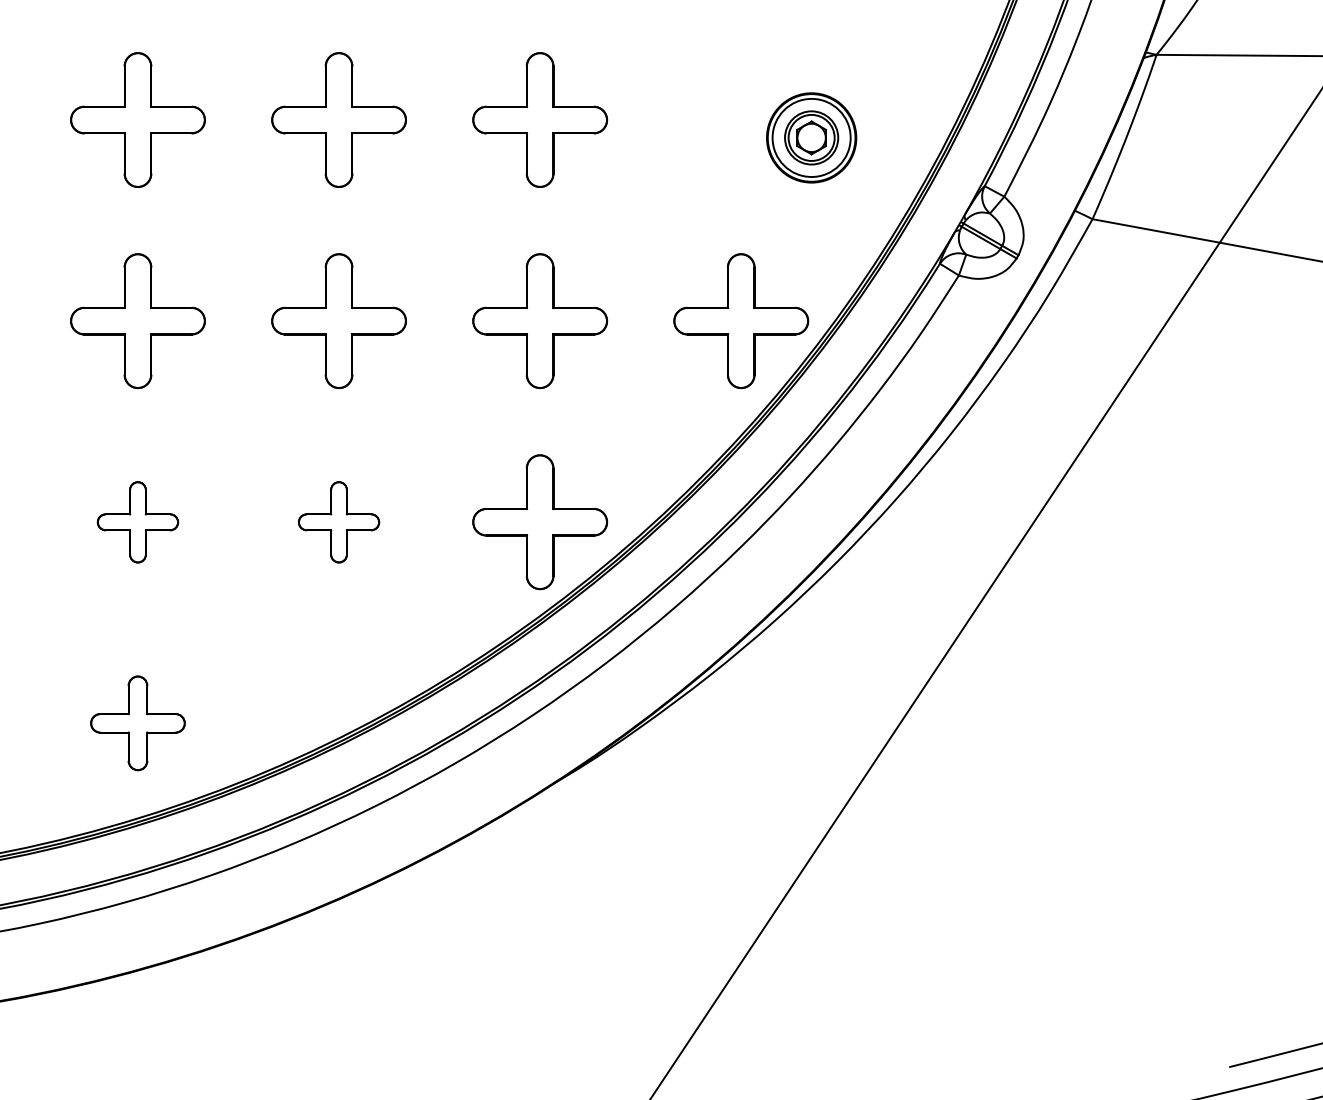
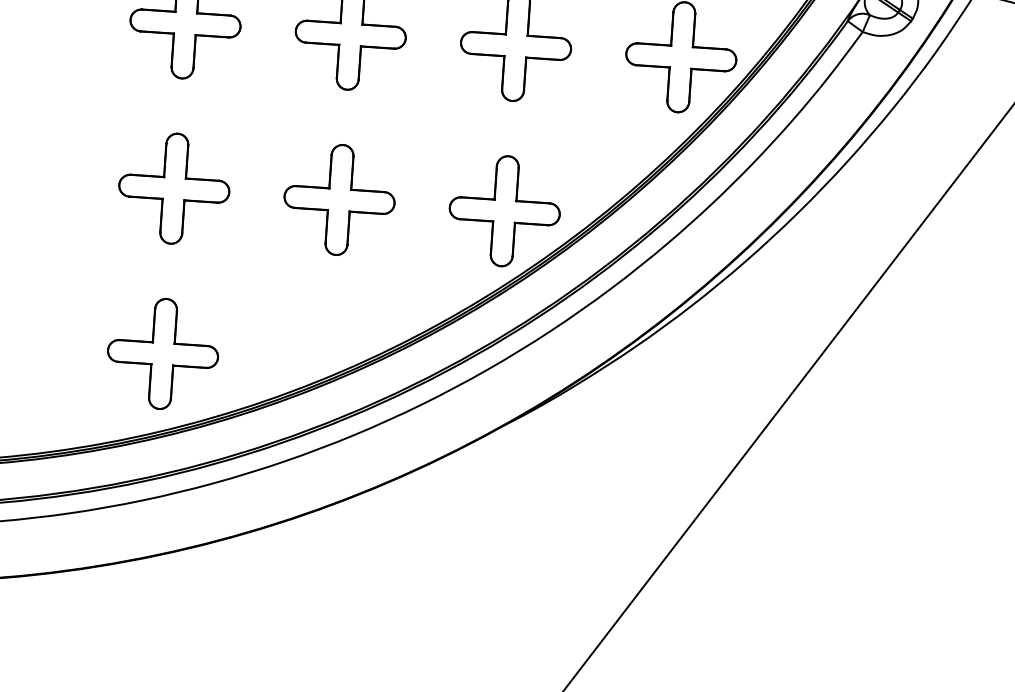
part: (137, 522) -> (173, 188), size x1.67
part: (338, 522) -> (339, 200), size x1.67
part: (137, 723) -> (162, 354), size x1.43

